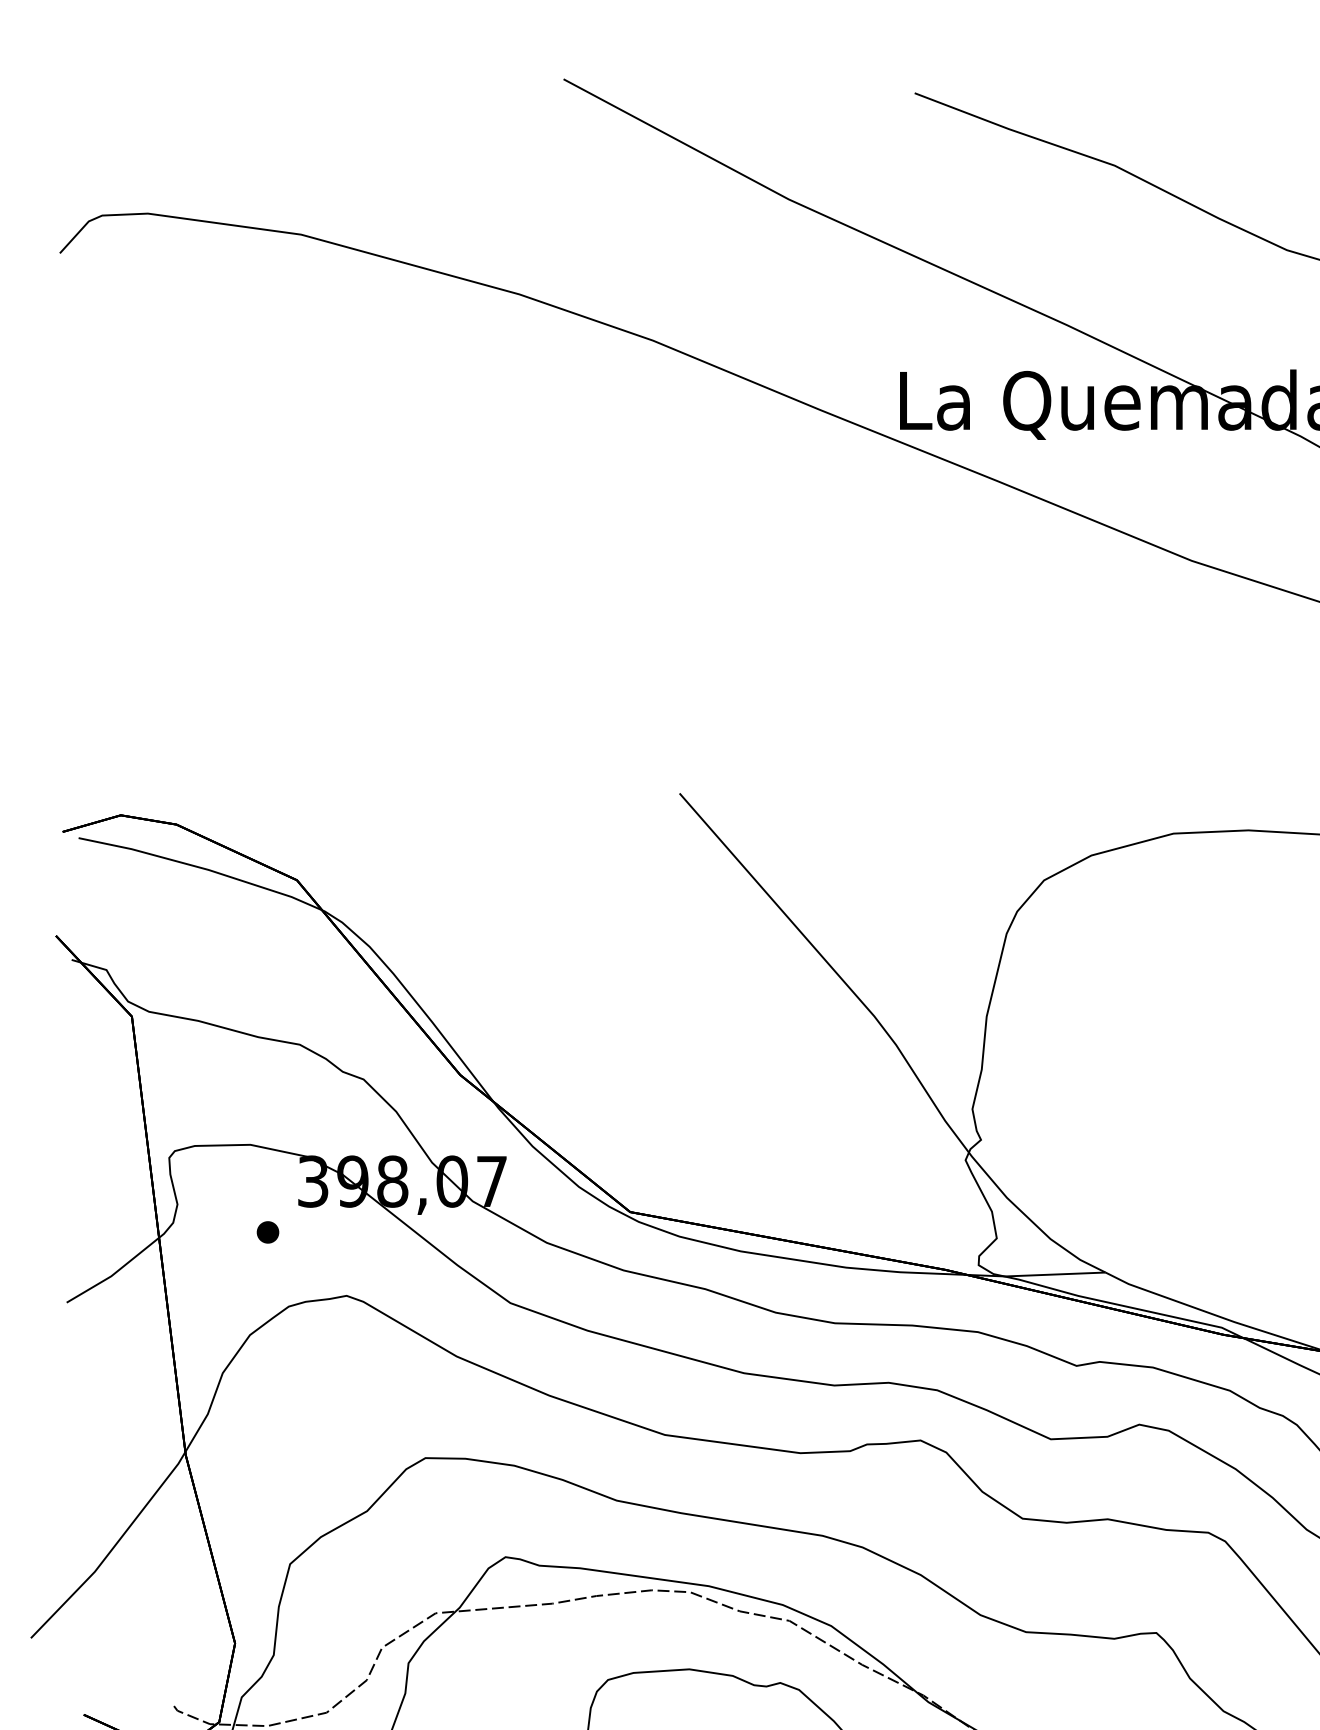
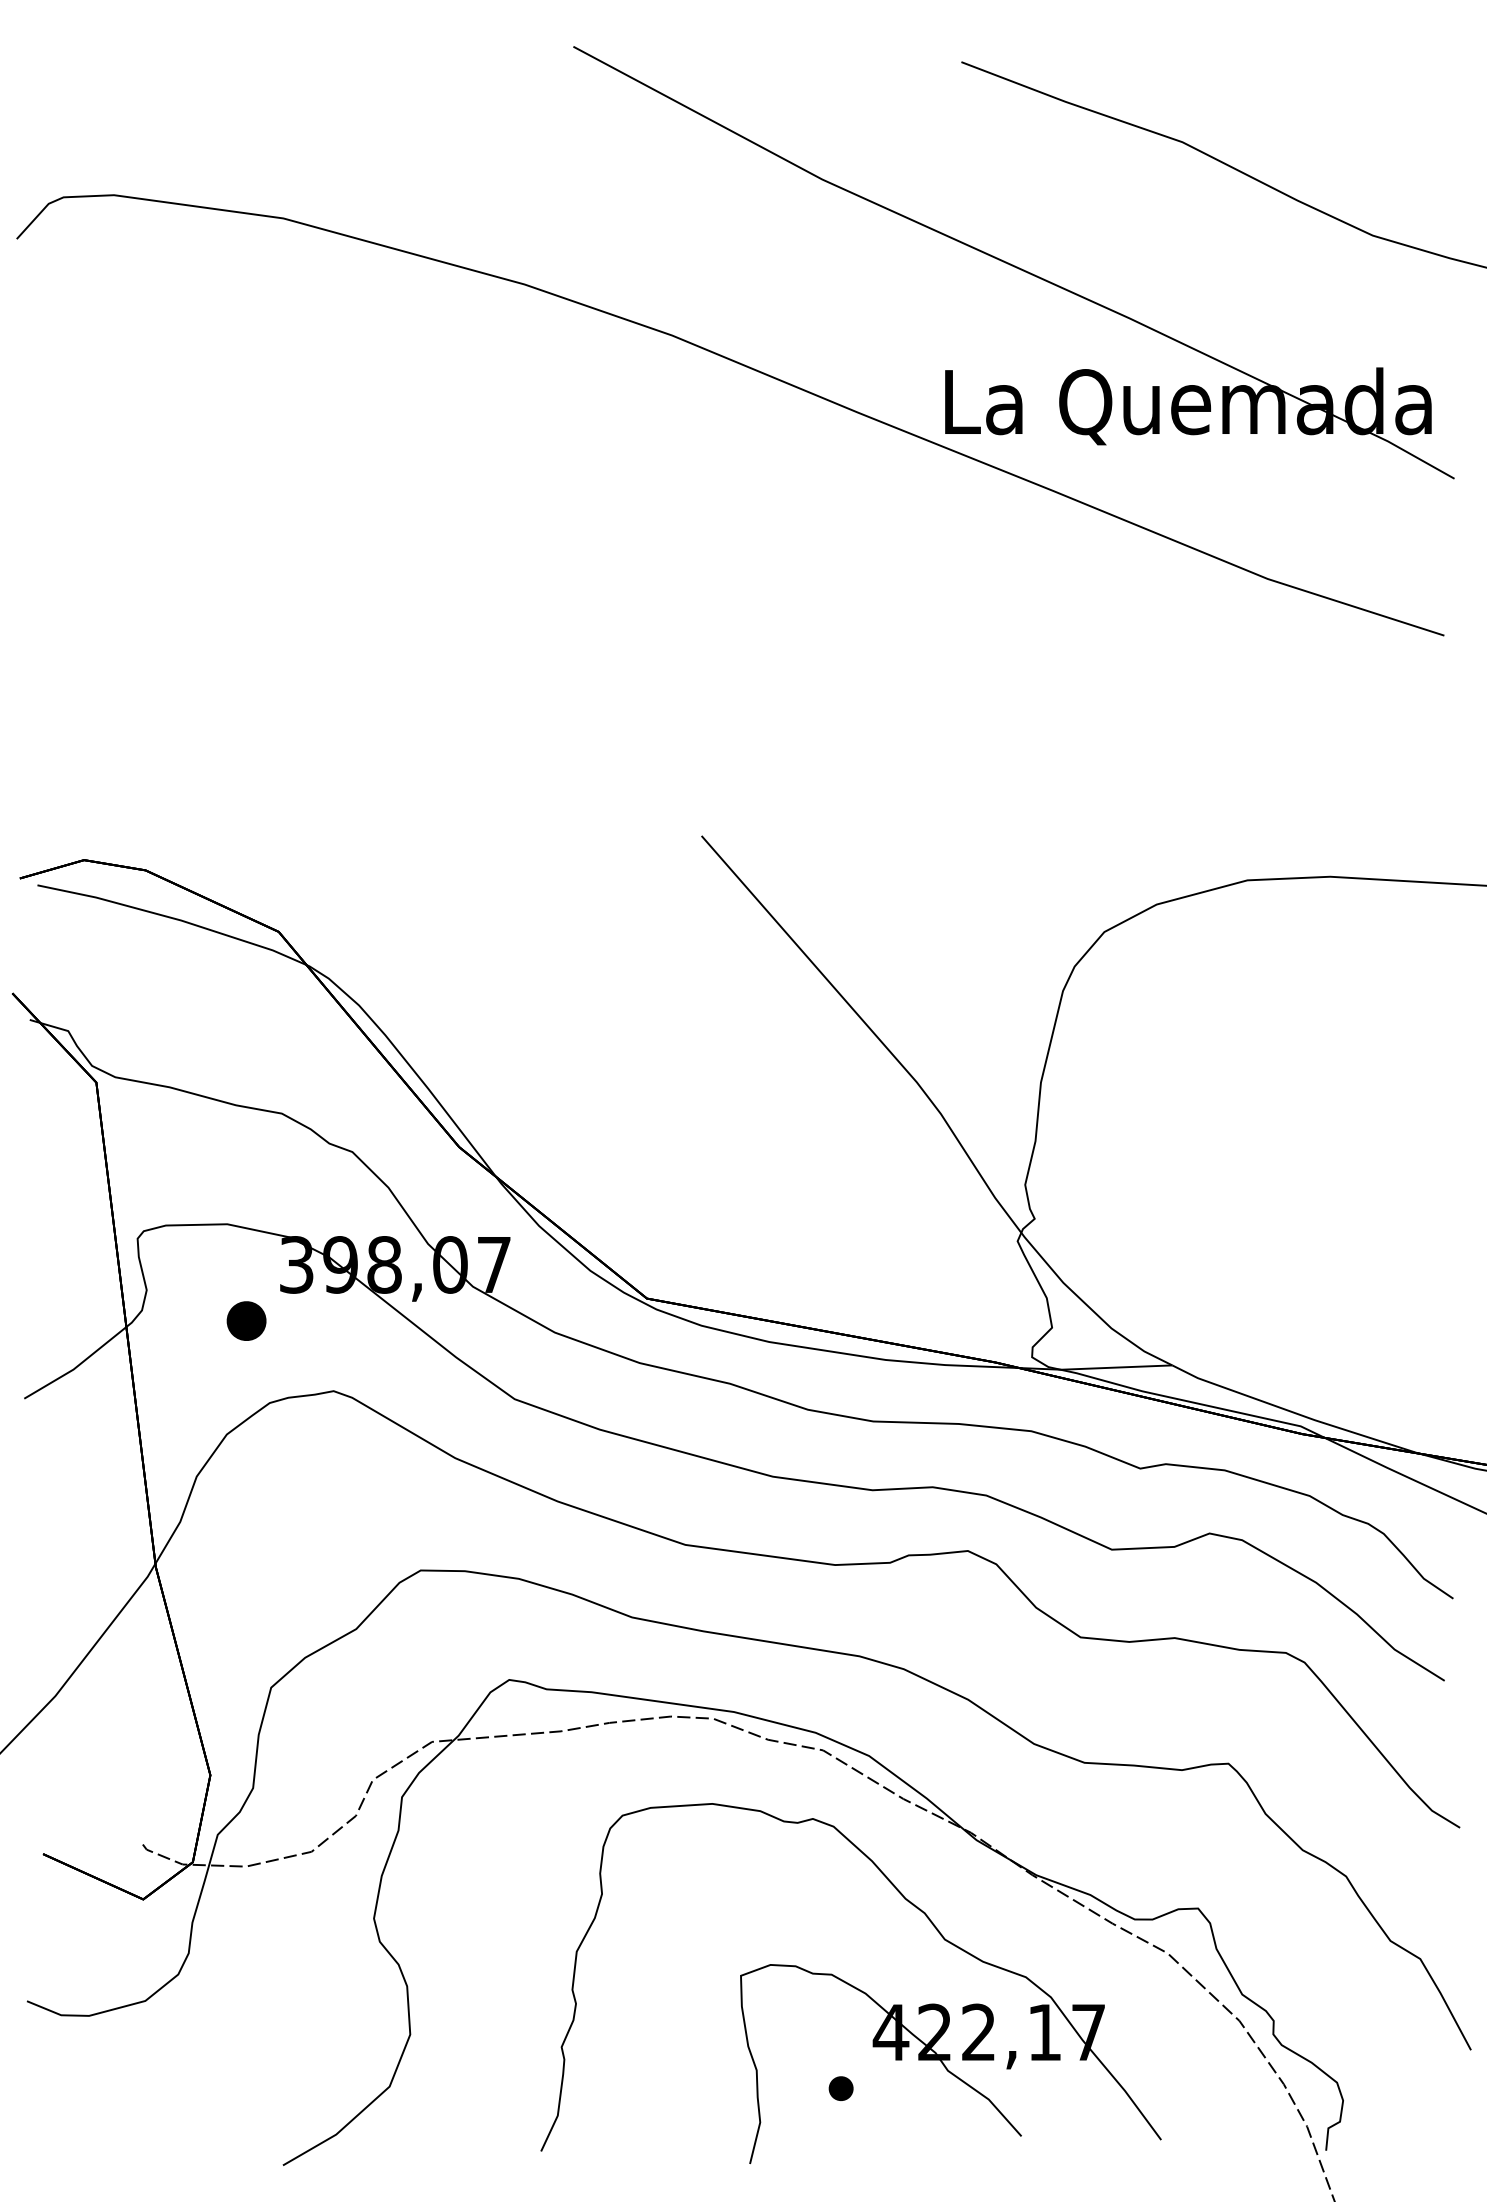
part: (267, 1231) -> (246, 1320), size x1.6

